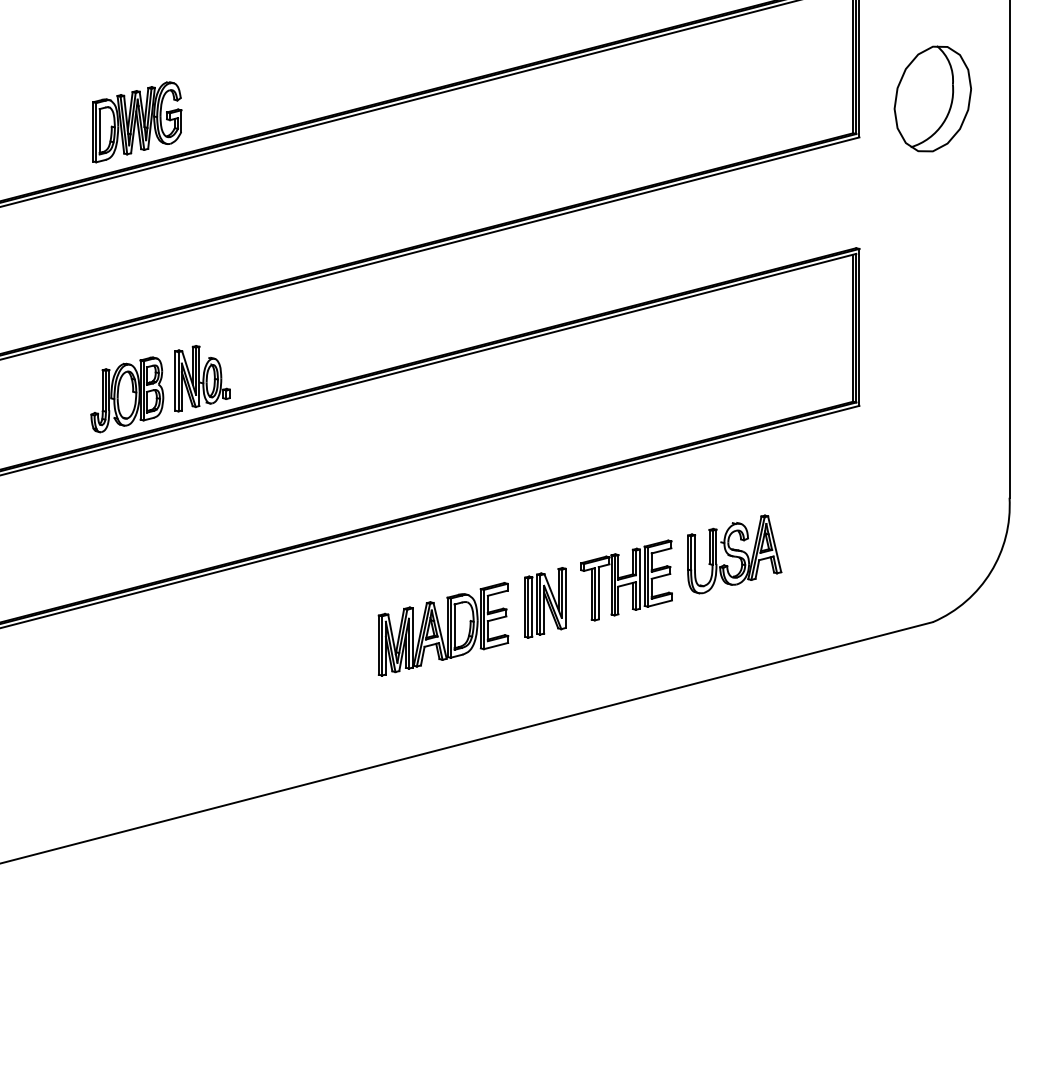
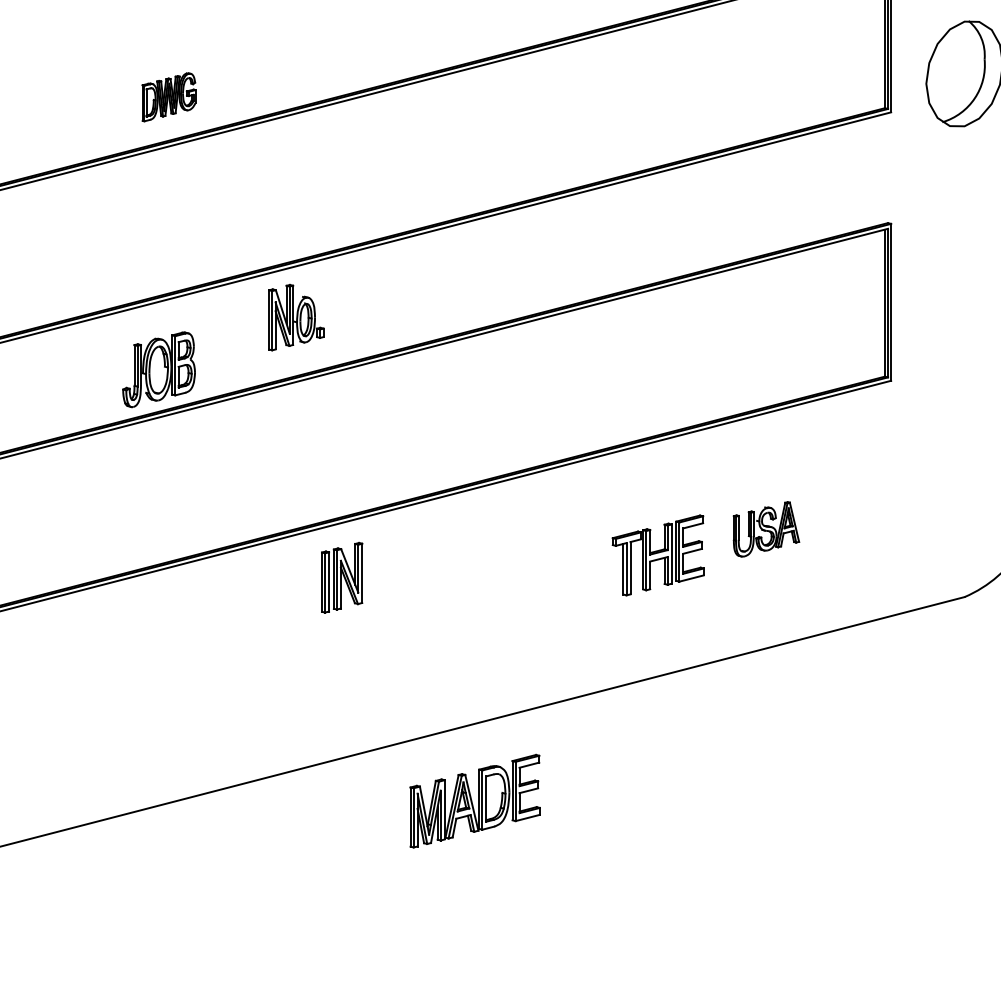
part: (137, 122) -> (169, 97), size x0.6
part: (202, 378) -> (296, 317), moved
part: (734, 554) -> (766, 529), size x0.7
part: (545, 602) -> (342, 577), moved
part: (443, 629) -> (475, 801), moved

